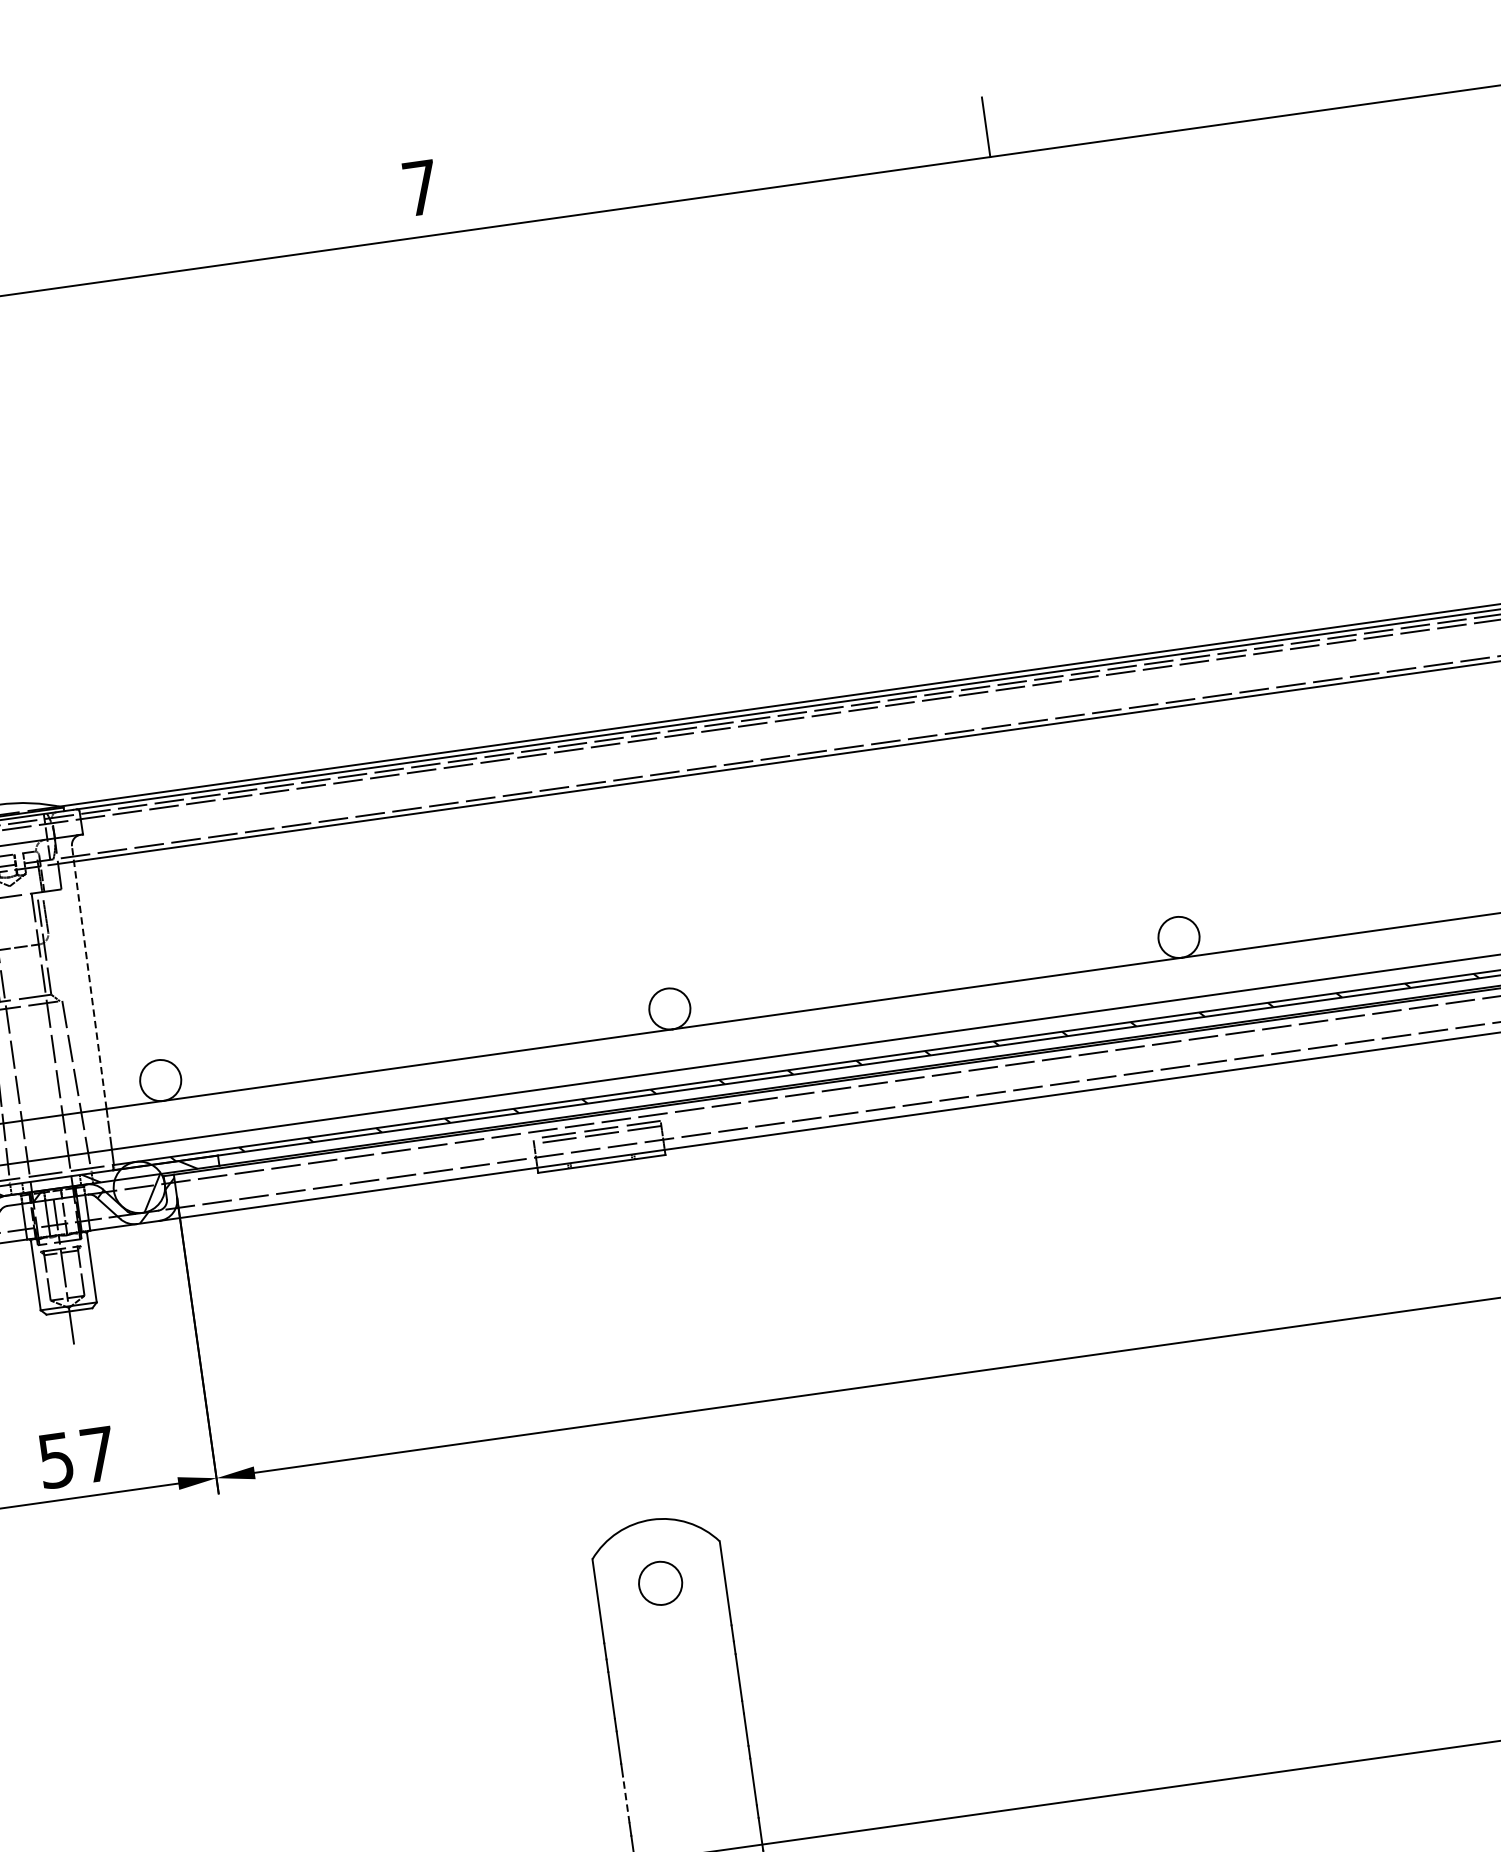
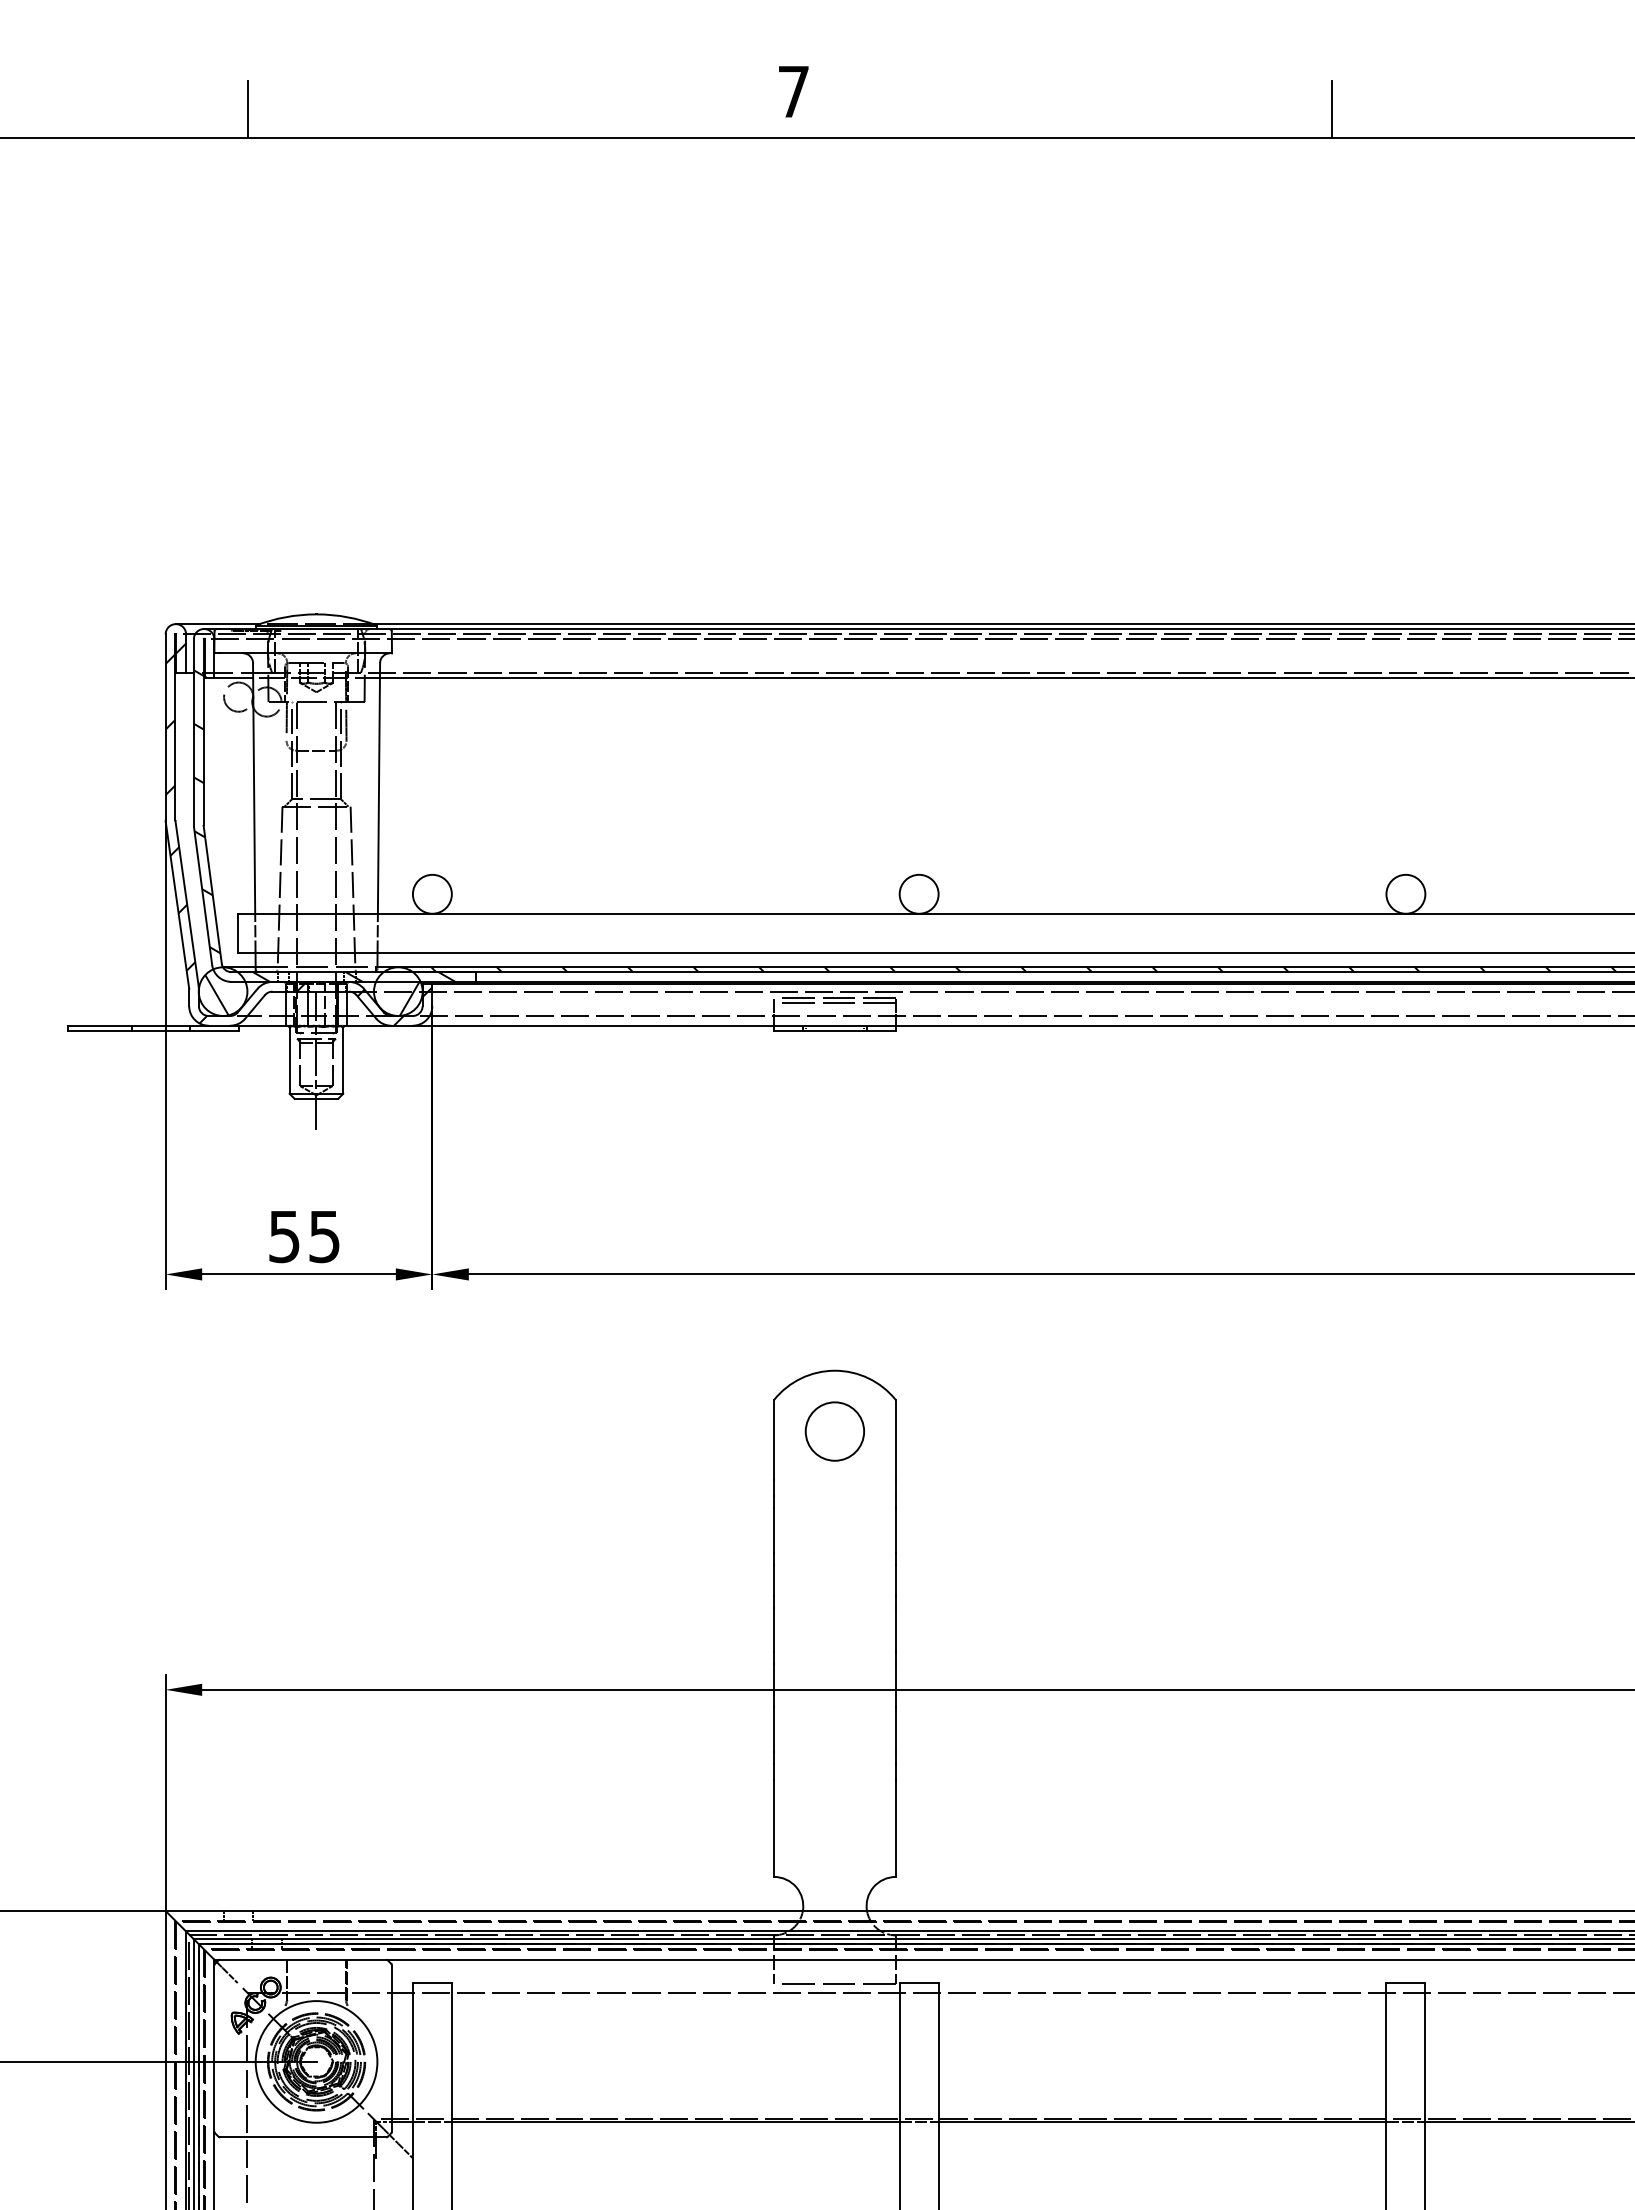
line: (89, 976) -> (379, 787), dashed -> solid
text: (98, 1455) -> (324, 1237), 57 -> 55
circle: (660, 1583) -> (834, 1431), size x1.43
line: (626, 1799) -> (774, 1629), dashed -> solid

